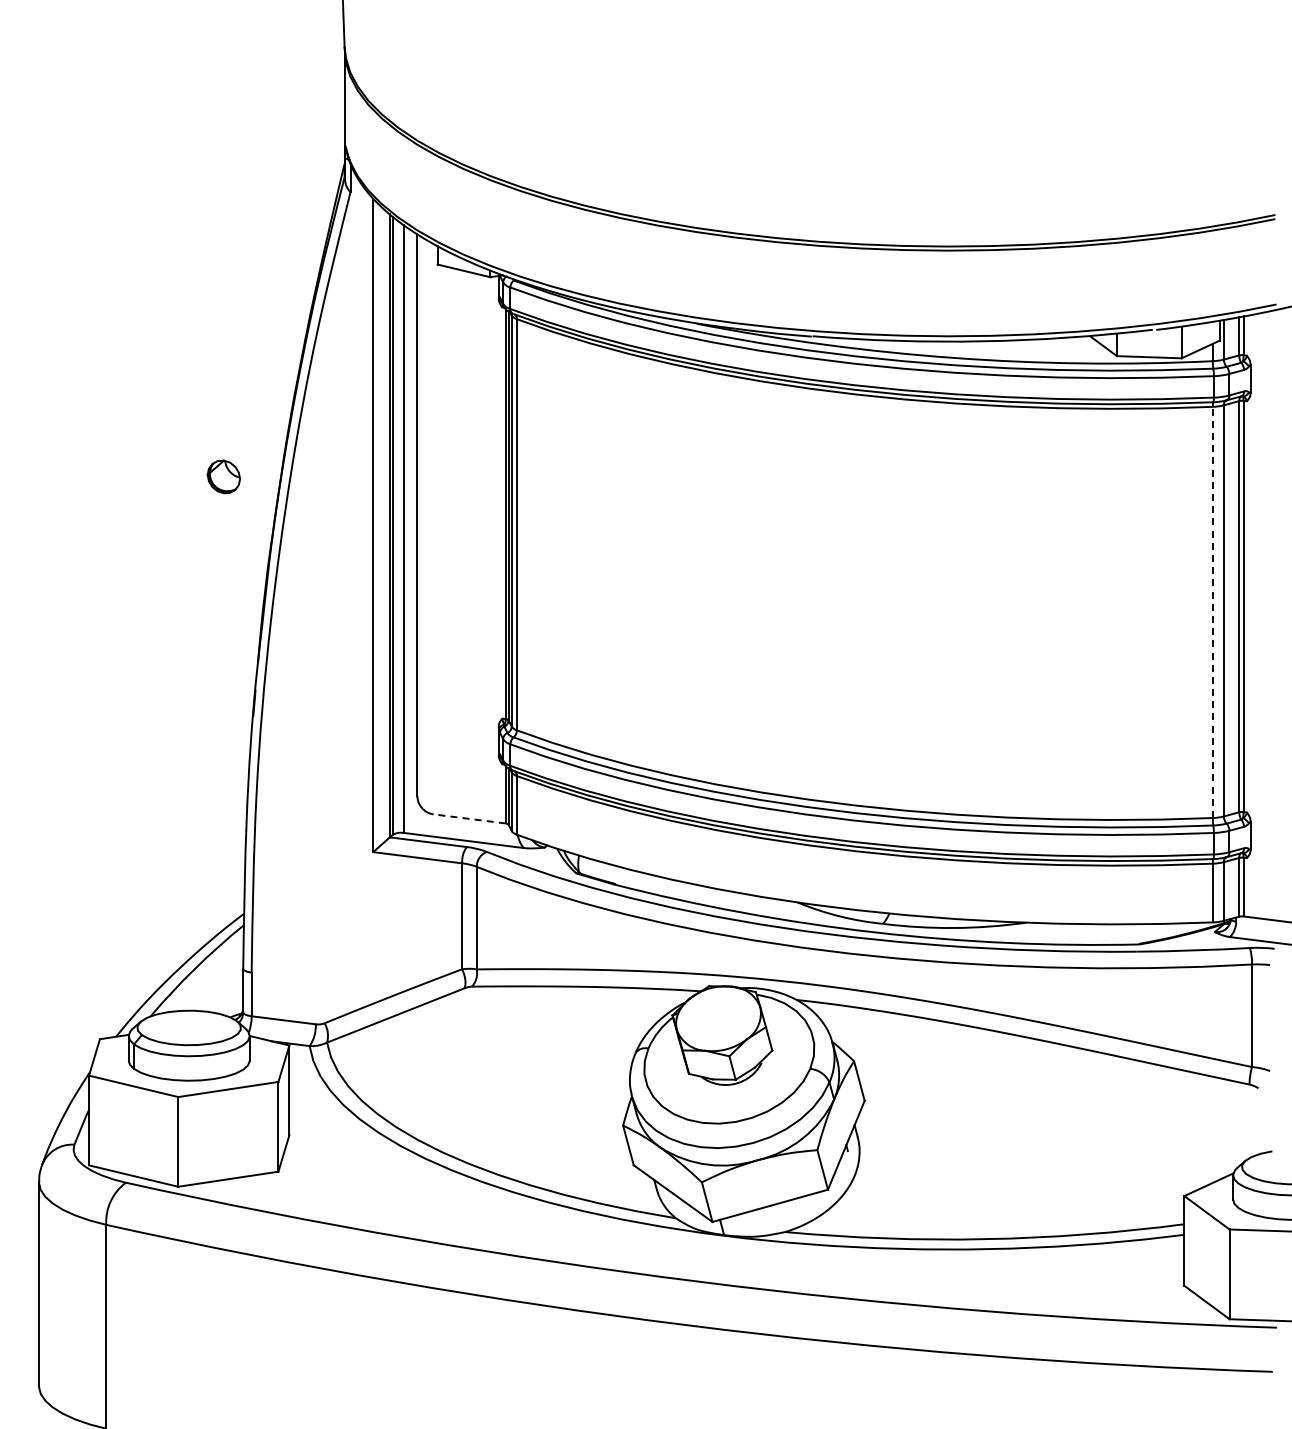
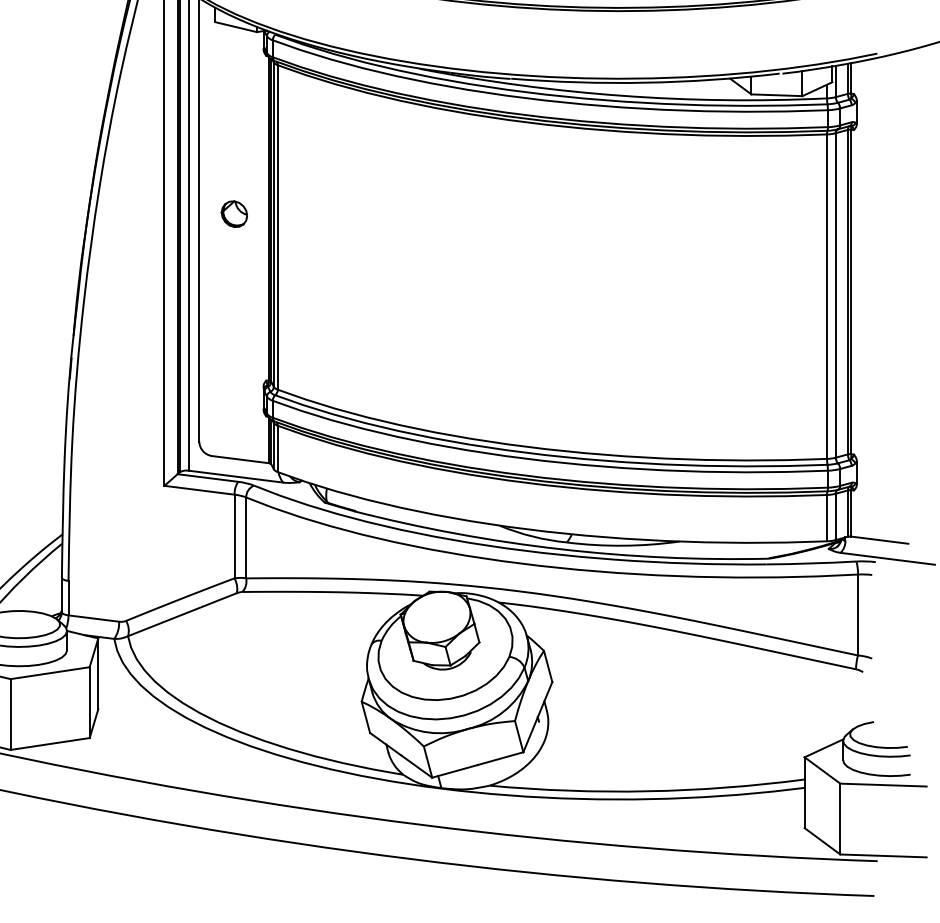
part: (223, 476) -> (234, 213), moved
line: (1212, 612) -> (826, 296), dashed -> solid
line: (469, 818) -> (240, 459), dashed -> solid

